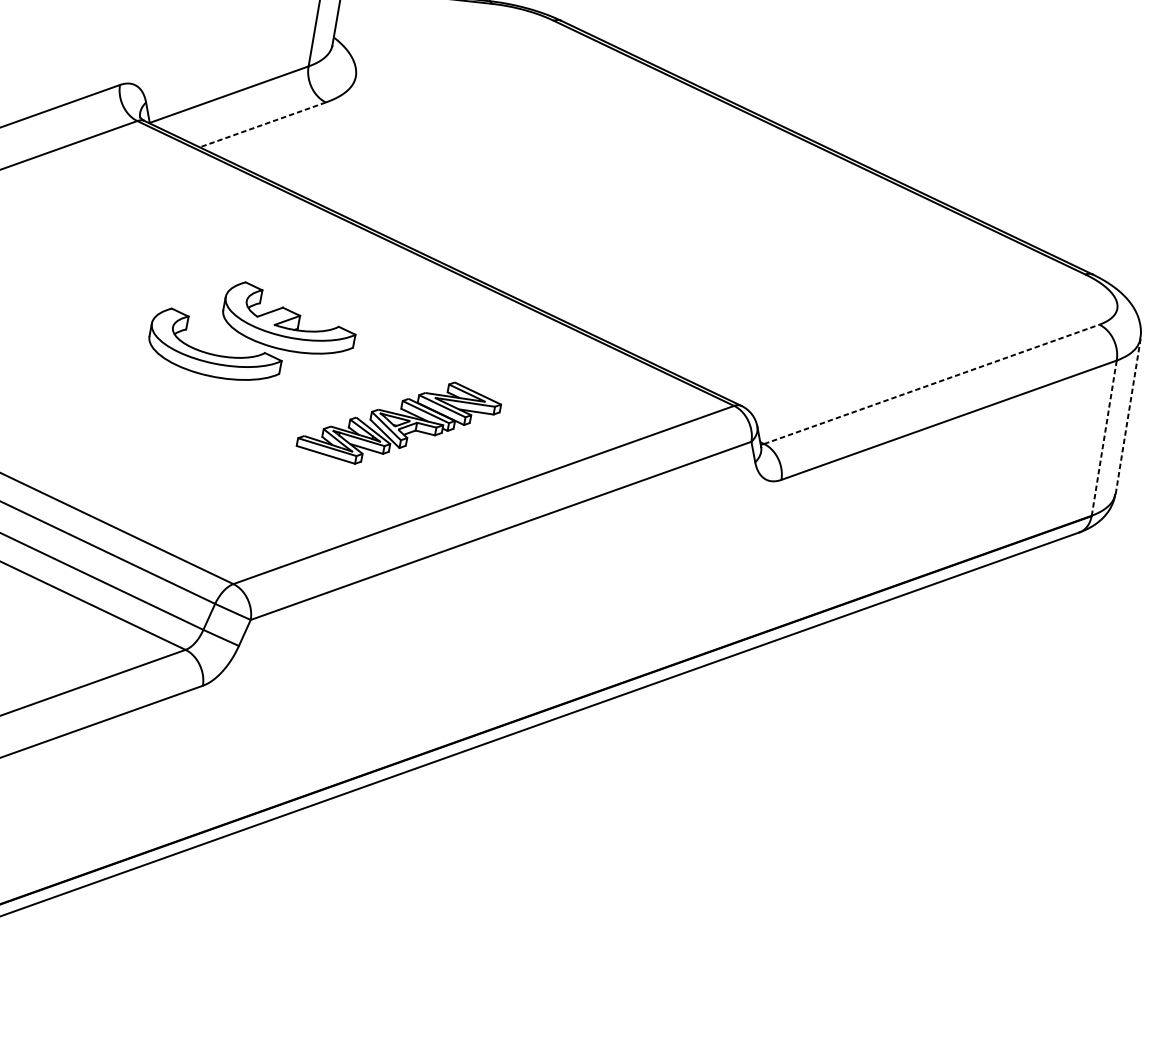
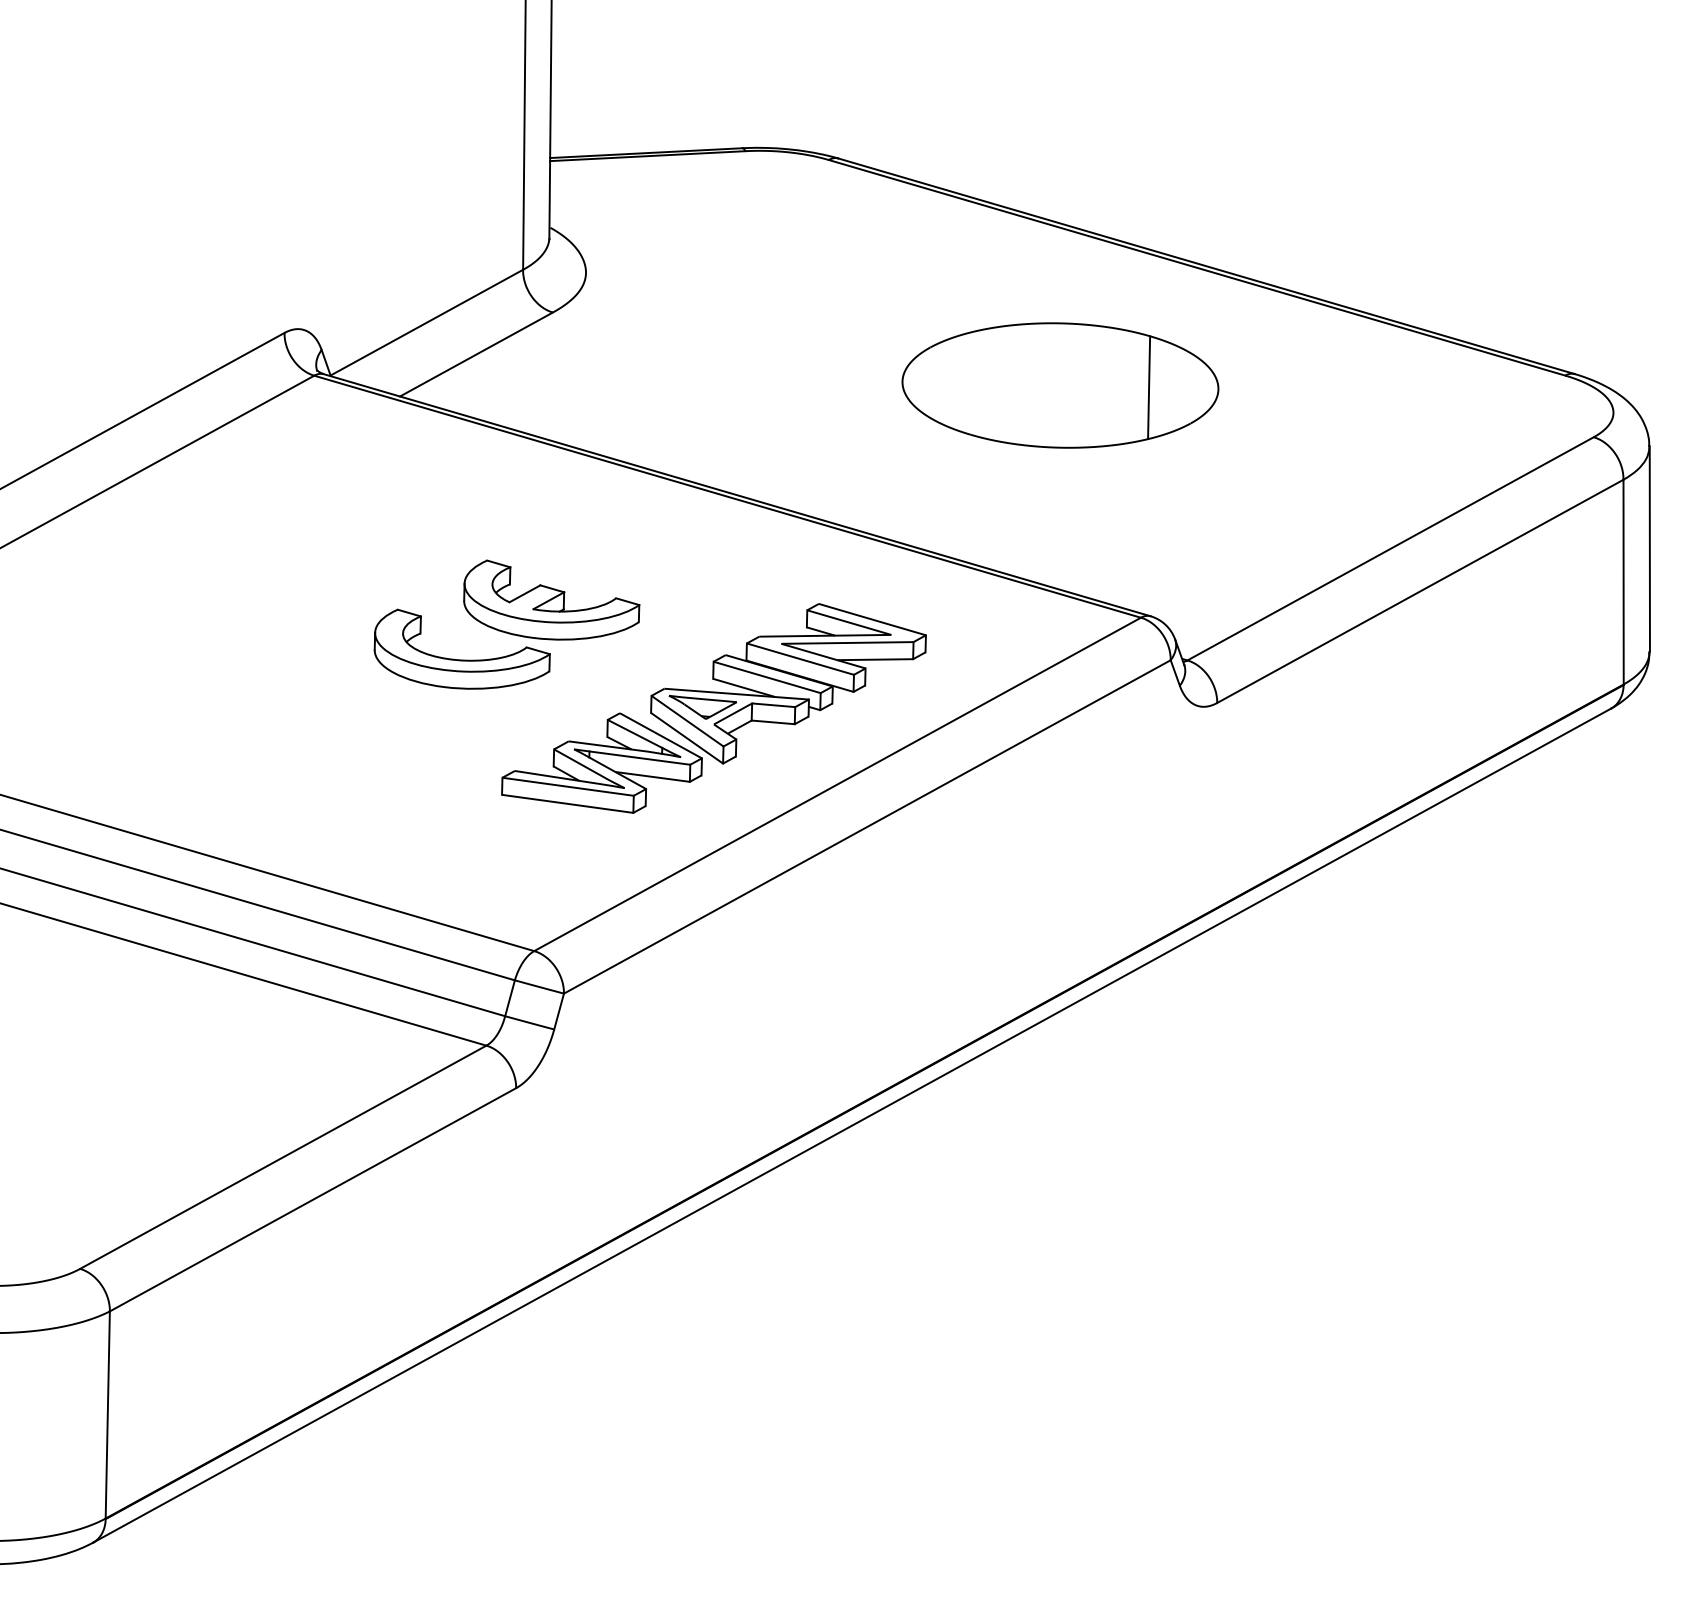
line: (262, 124) -> (476, 354), dashed -> solid
part: (701, 220) -> (1060, 385), added
line: (931, 384) -> (1390, 548), dashed -> solid
line: (1128, 415) -> (1649, 548), dashed -> solid
part: (399, 422) -> (713, 708), size x1.67
line: (1104, 438) -> (1623, 582), dashed -> solid

